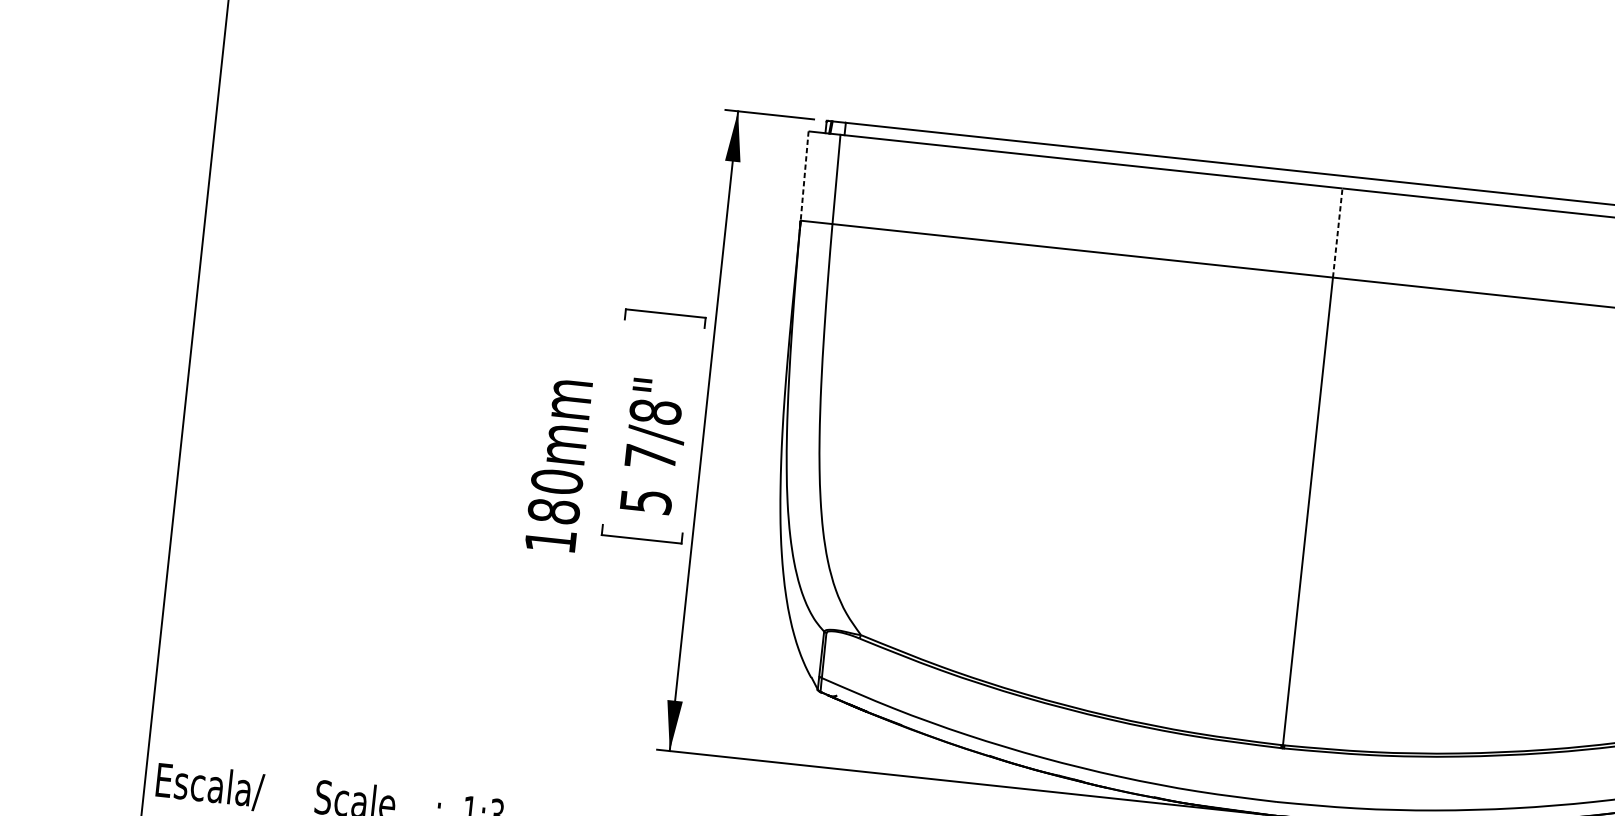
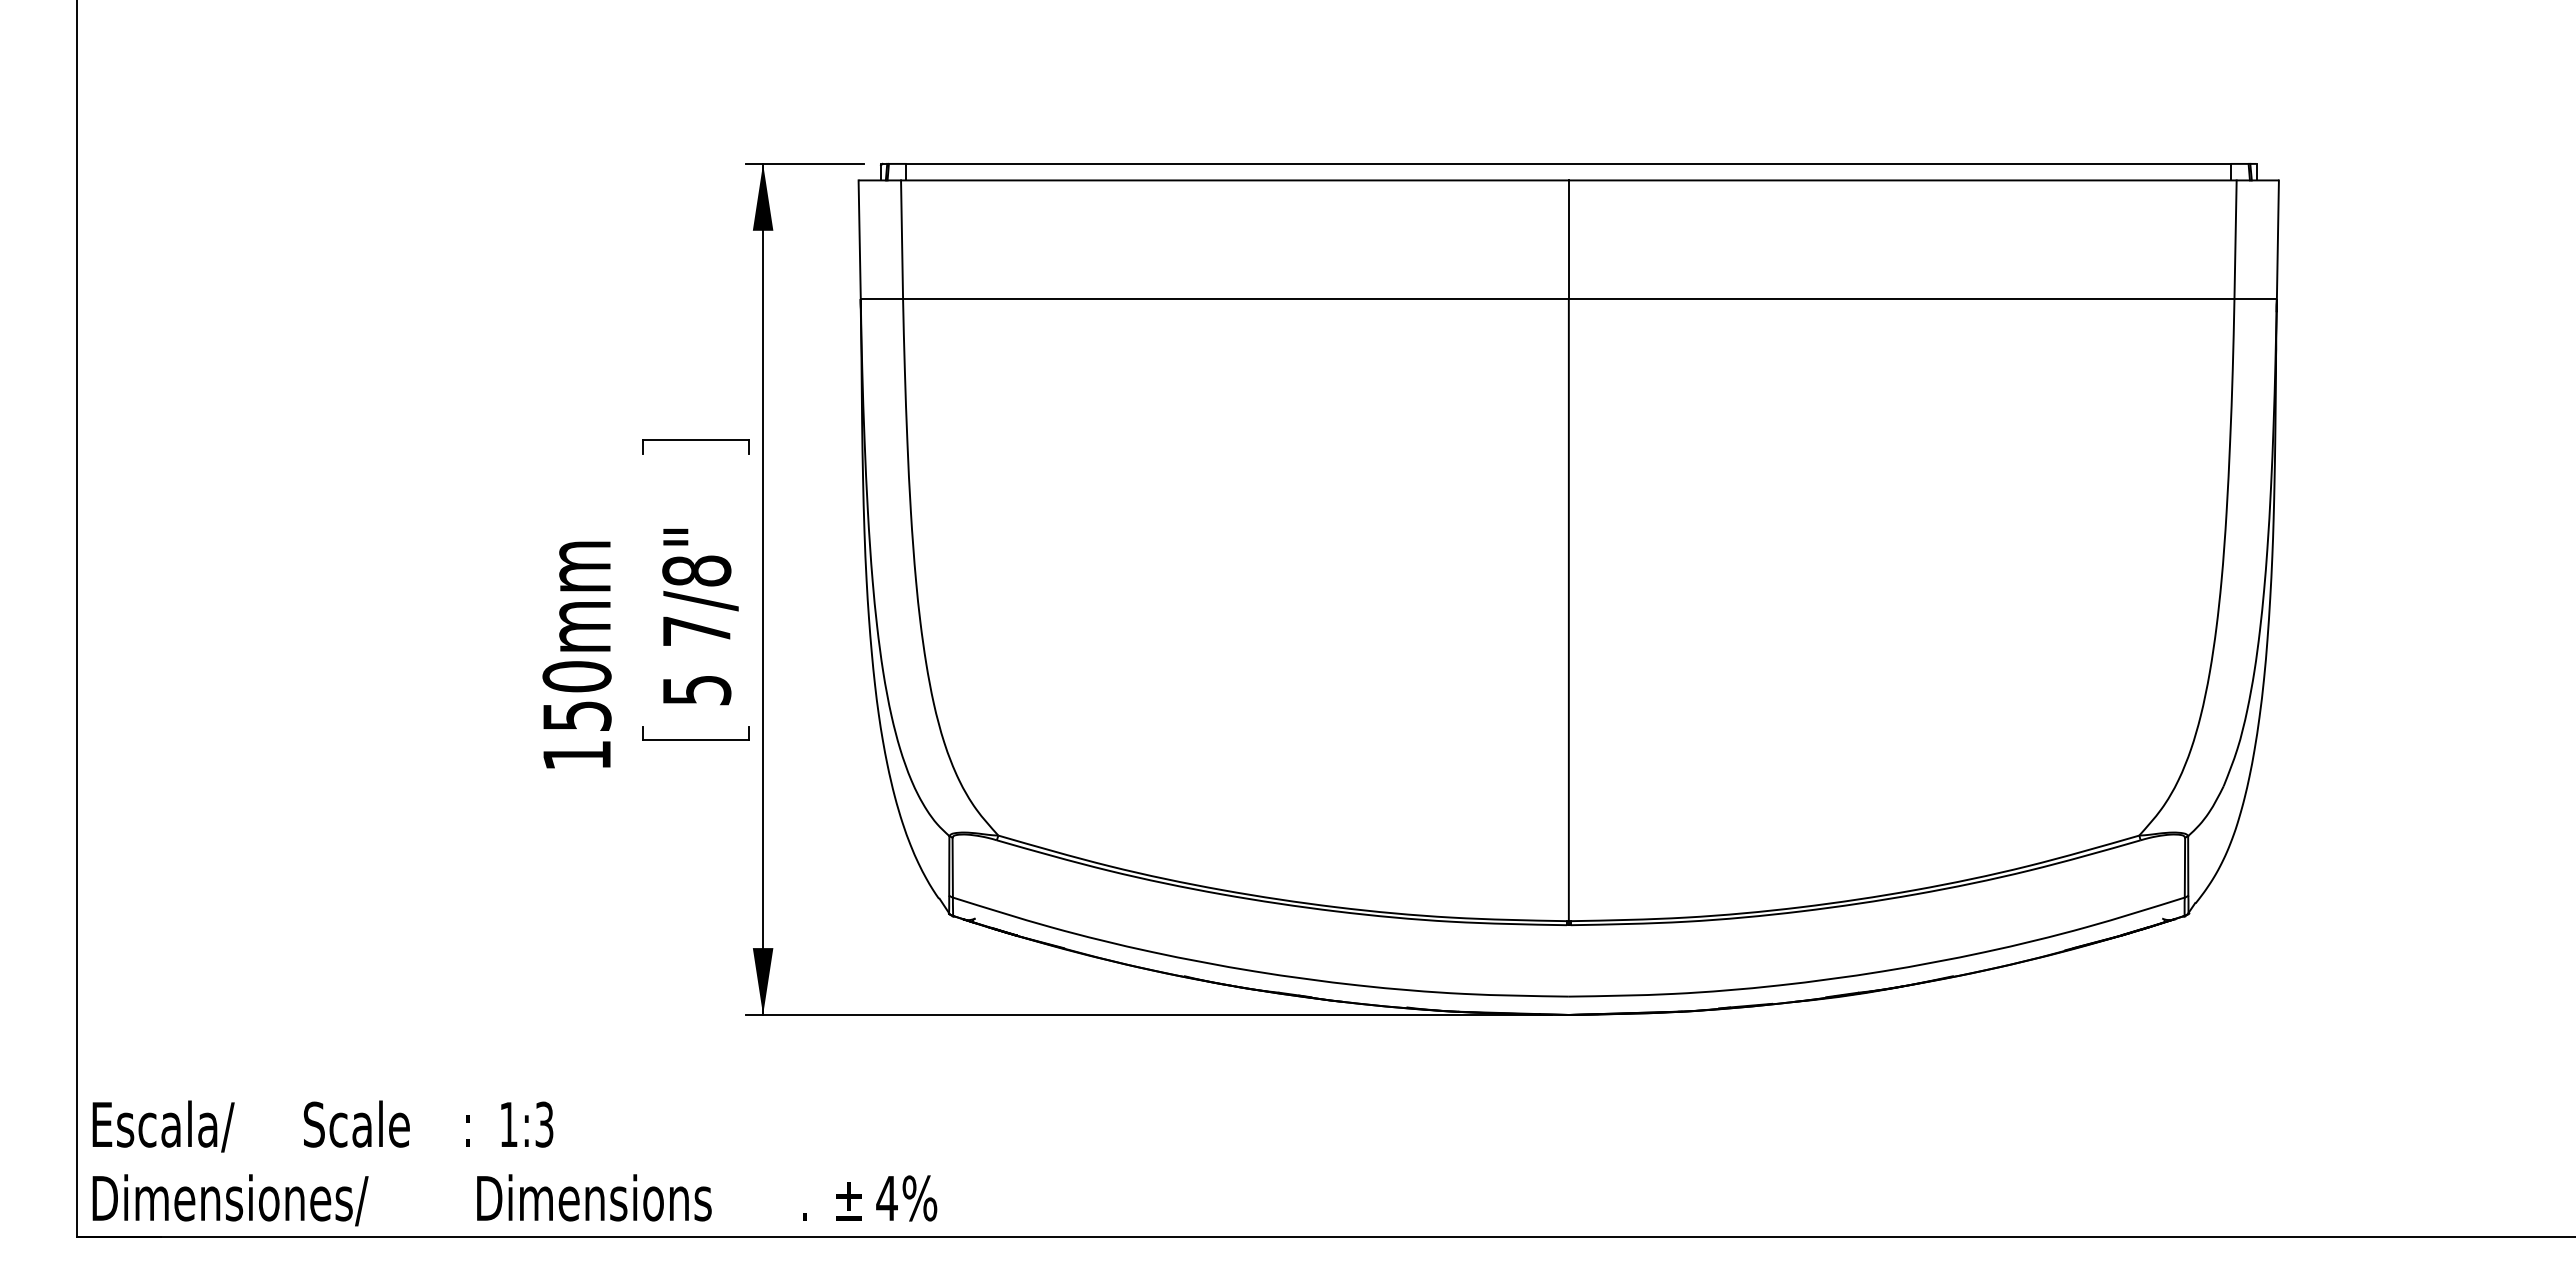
line: (804, 176) -> (859, 240), dashed -> solid
line: (1337, 232) -> (1568, 239), dashed -> solid
text: (553, 510) -> (576, 715), 180mm -> 150mm

